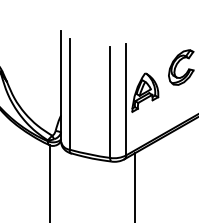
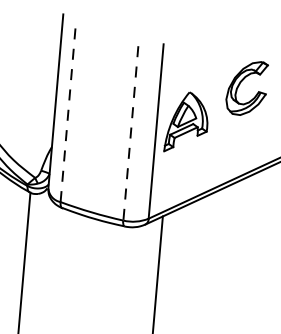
line: (69, 94) -> (67, 115), solid -> dashed
line: (110, 102) -> (131, 133), solid -> dashed

